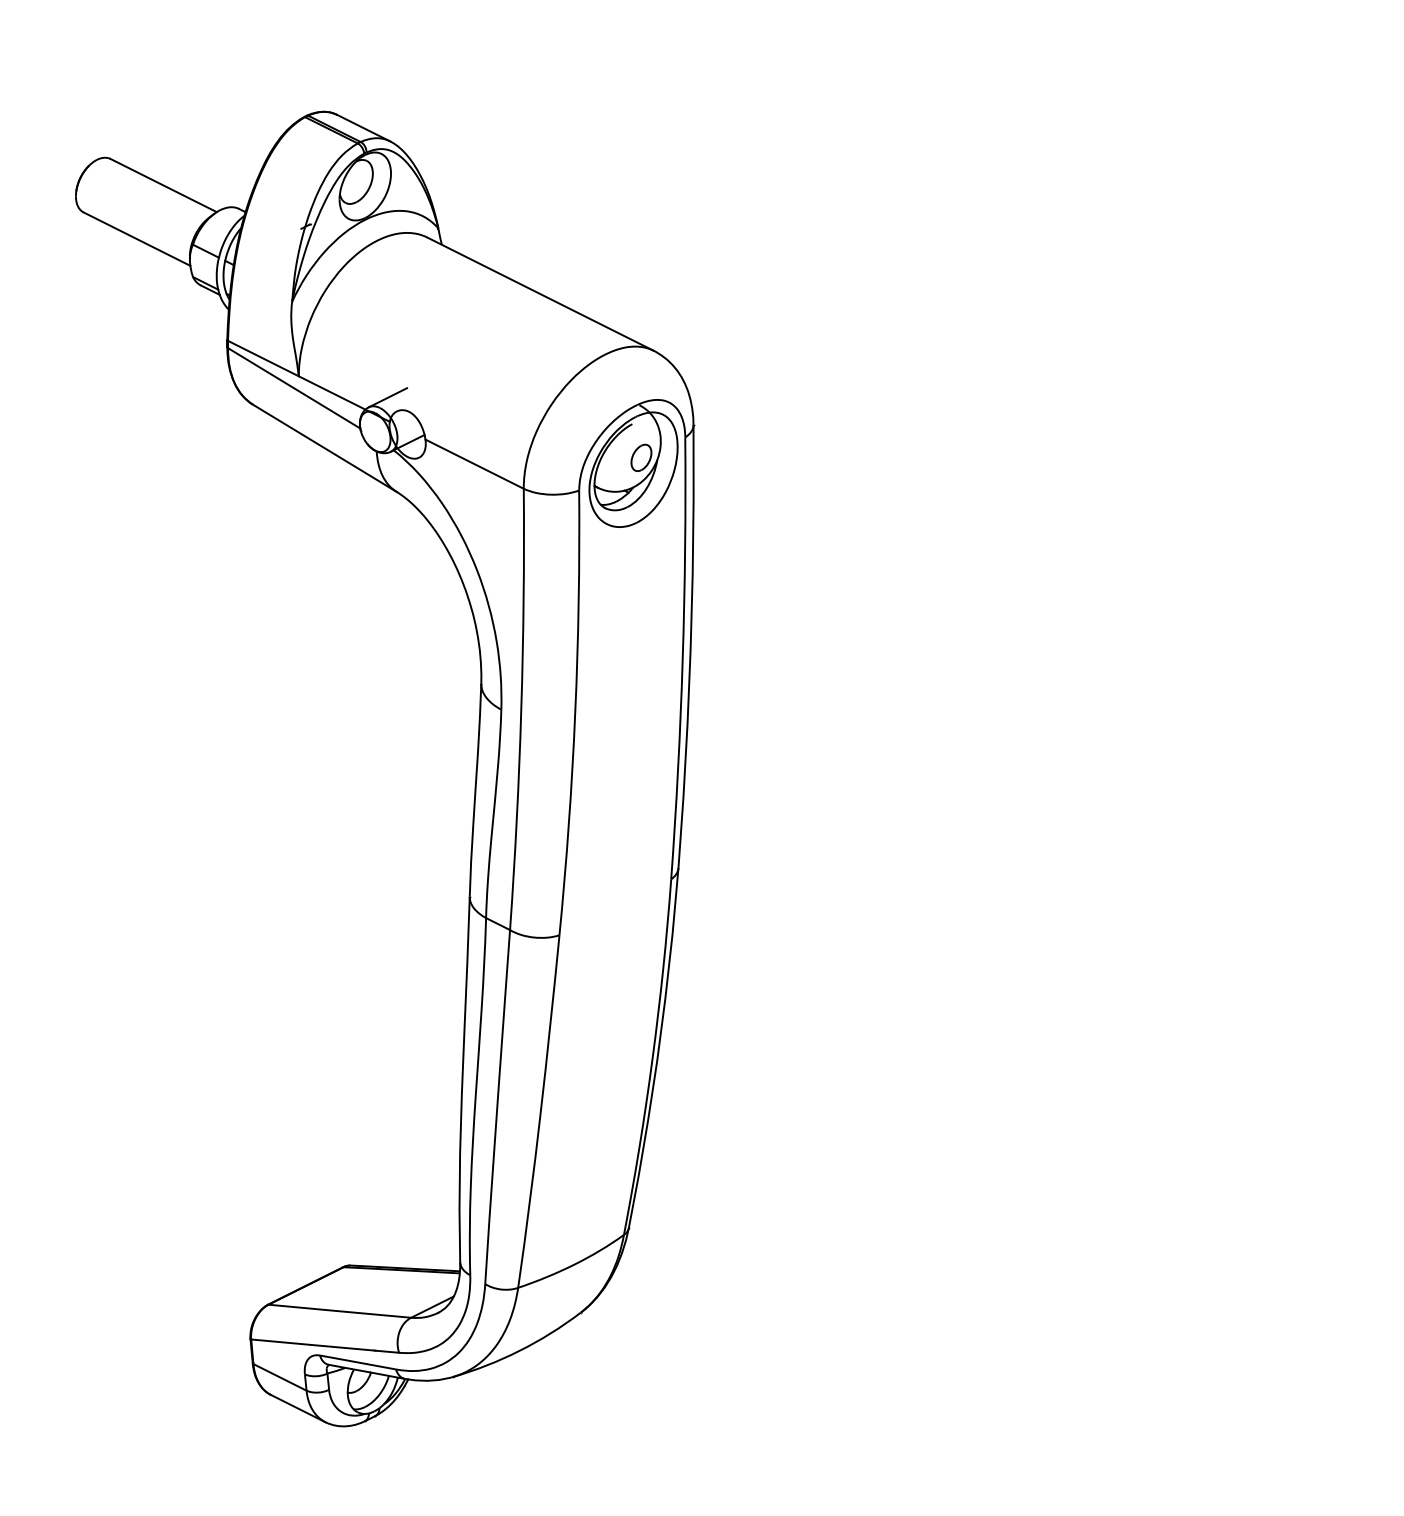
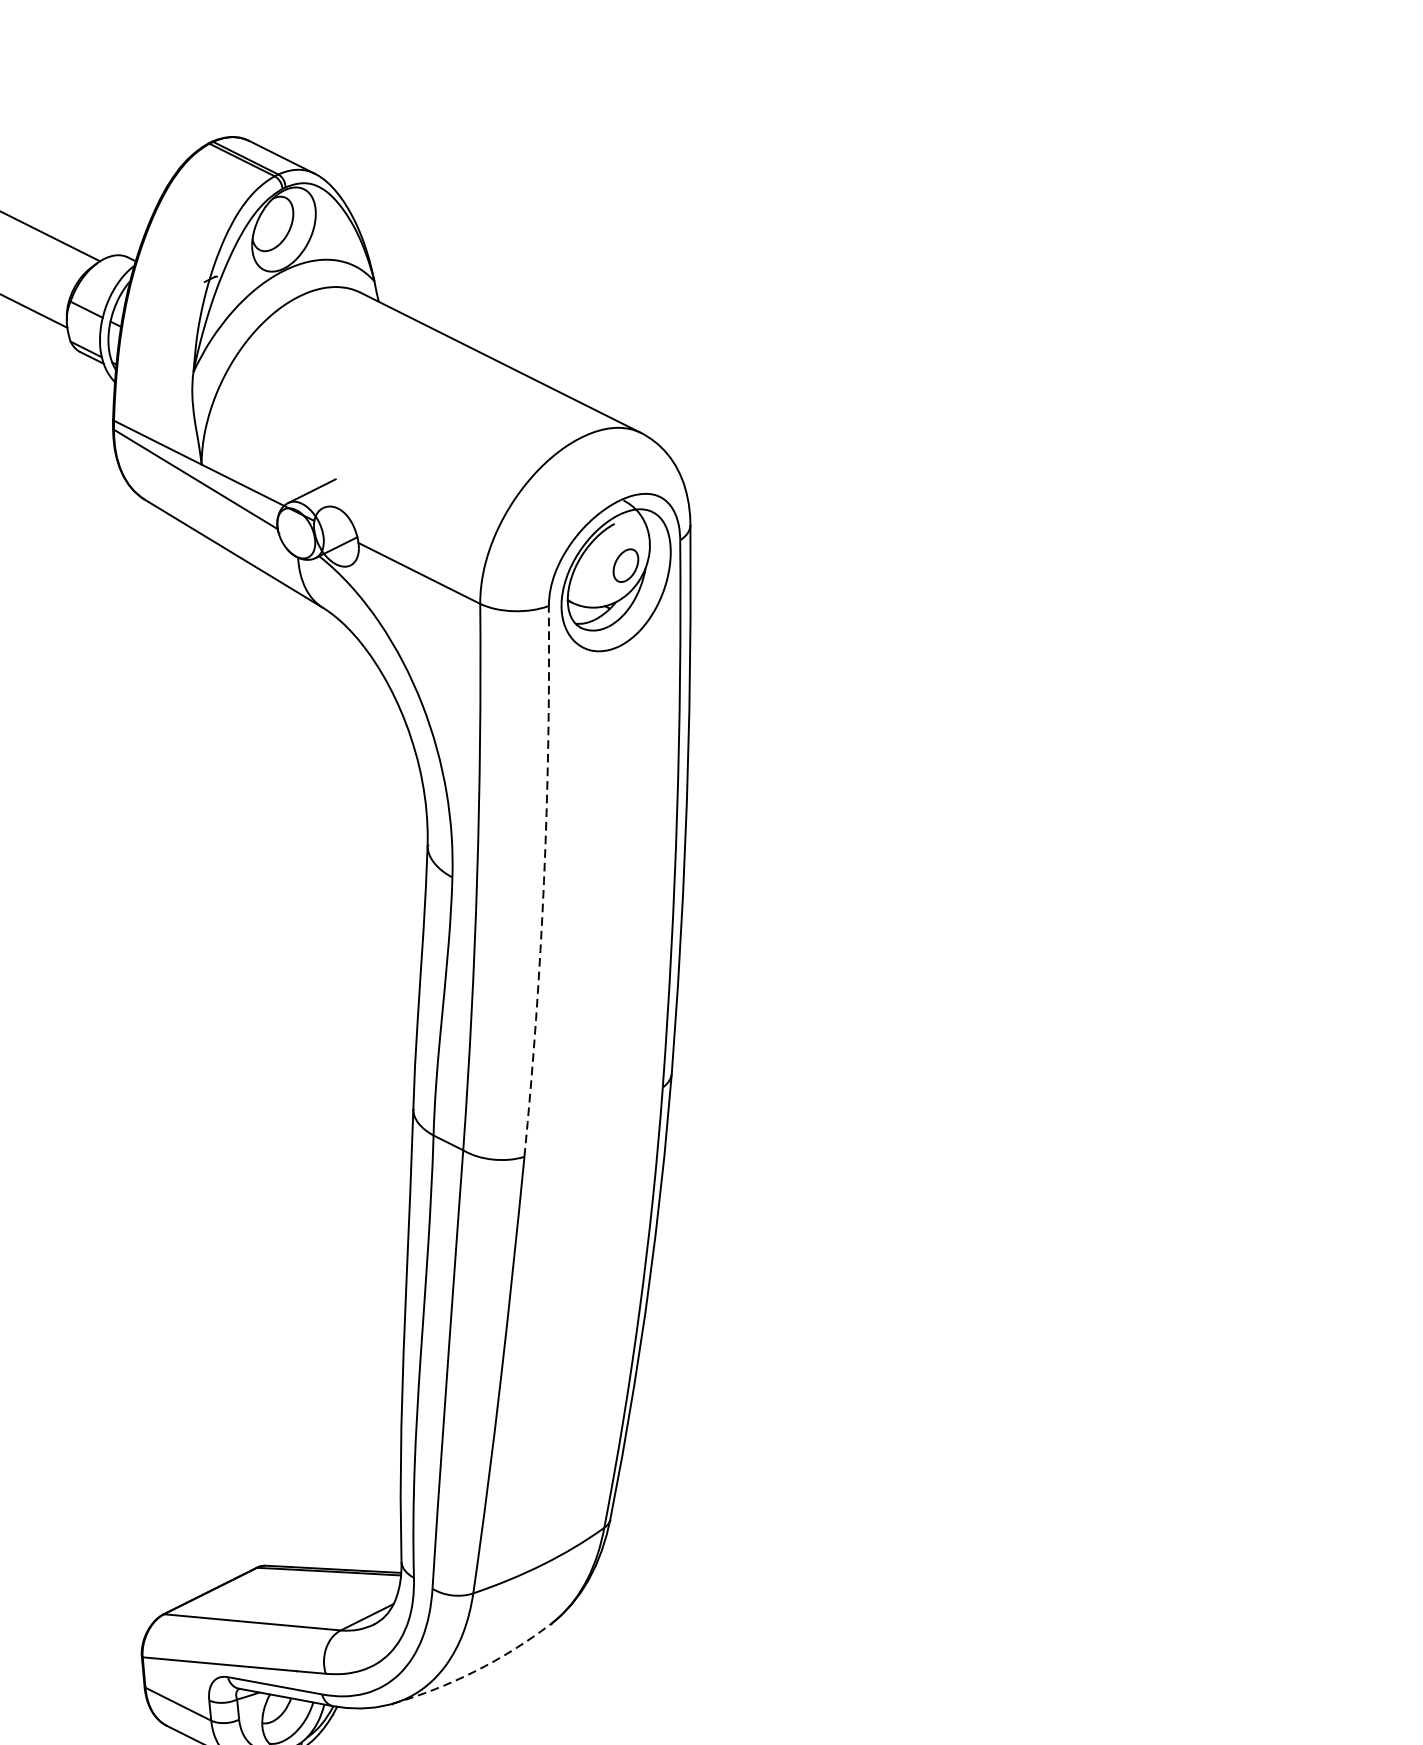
arc: (575, 713) -> (544, 882), solid -> dashed
arc: (519, 1350) -> (474, 1670), solid -> dashed

